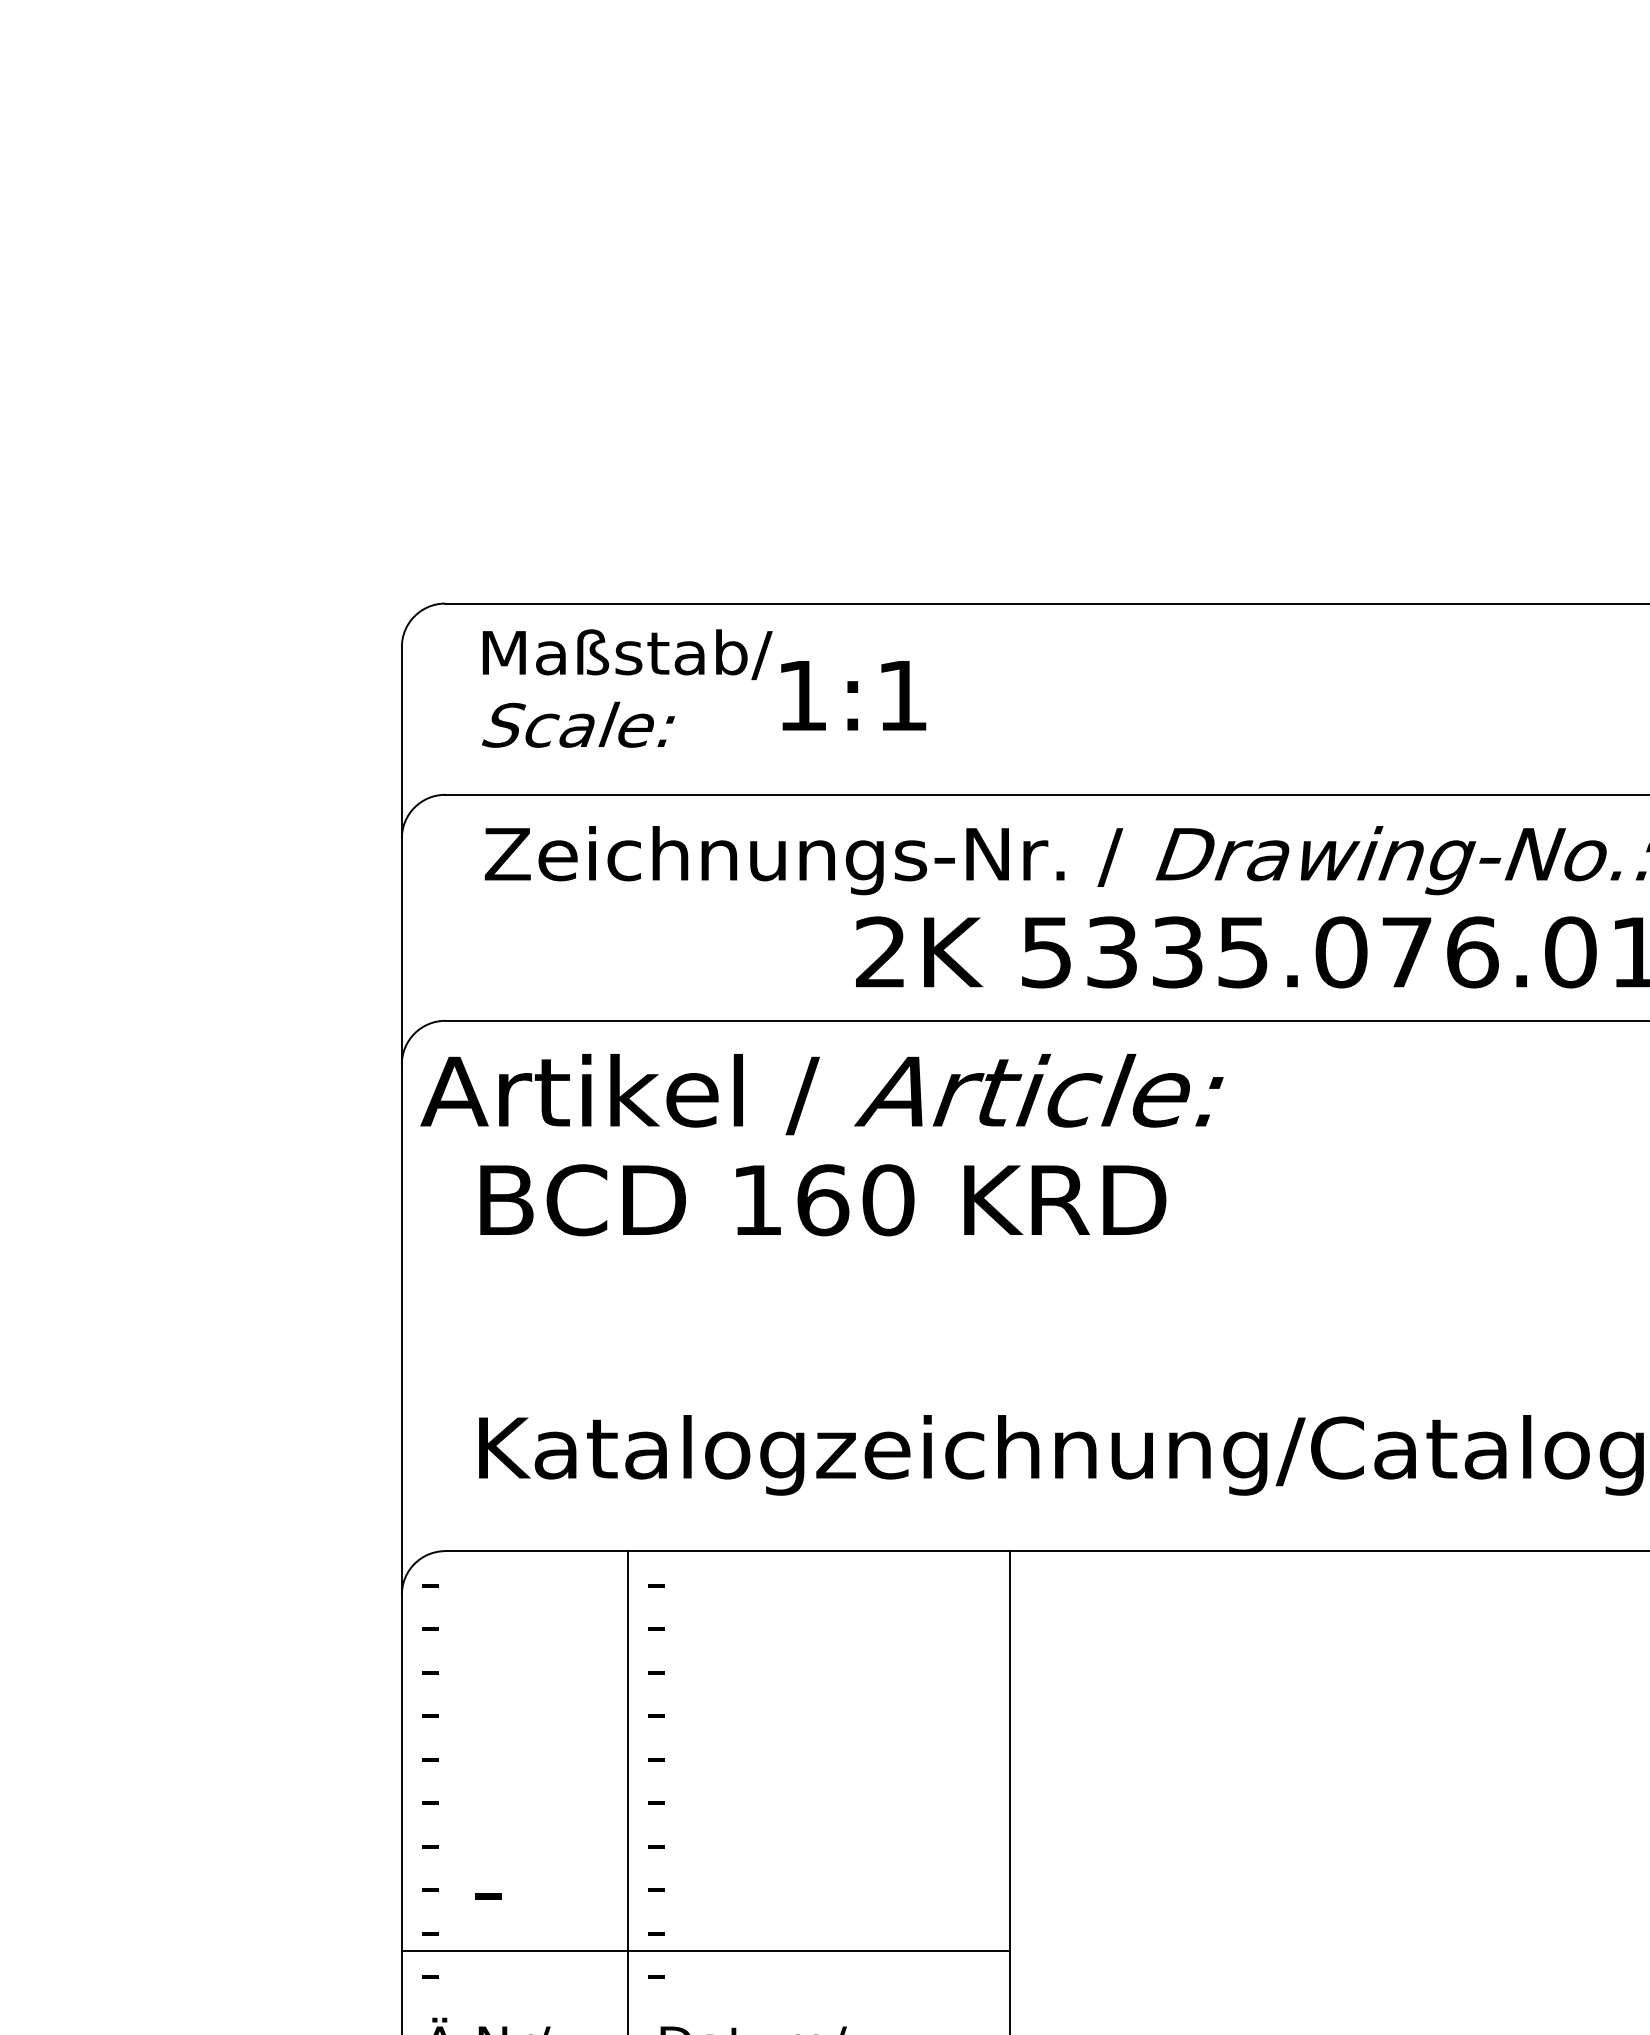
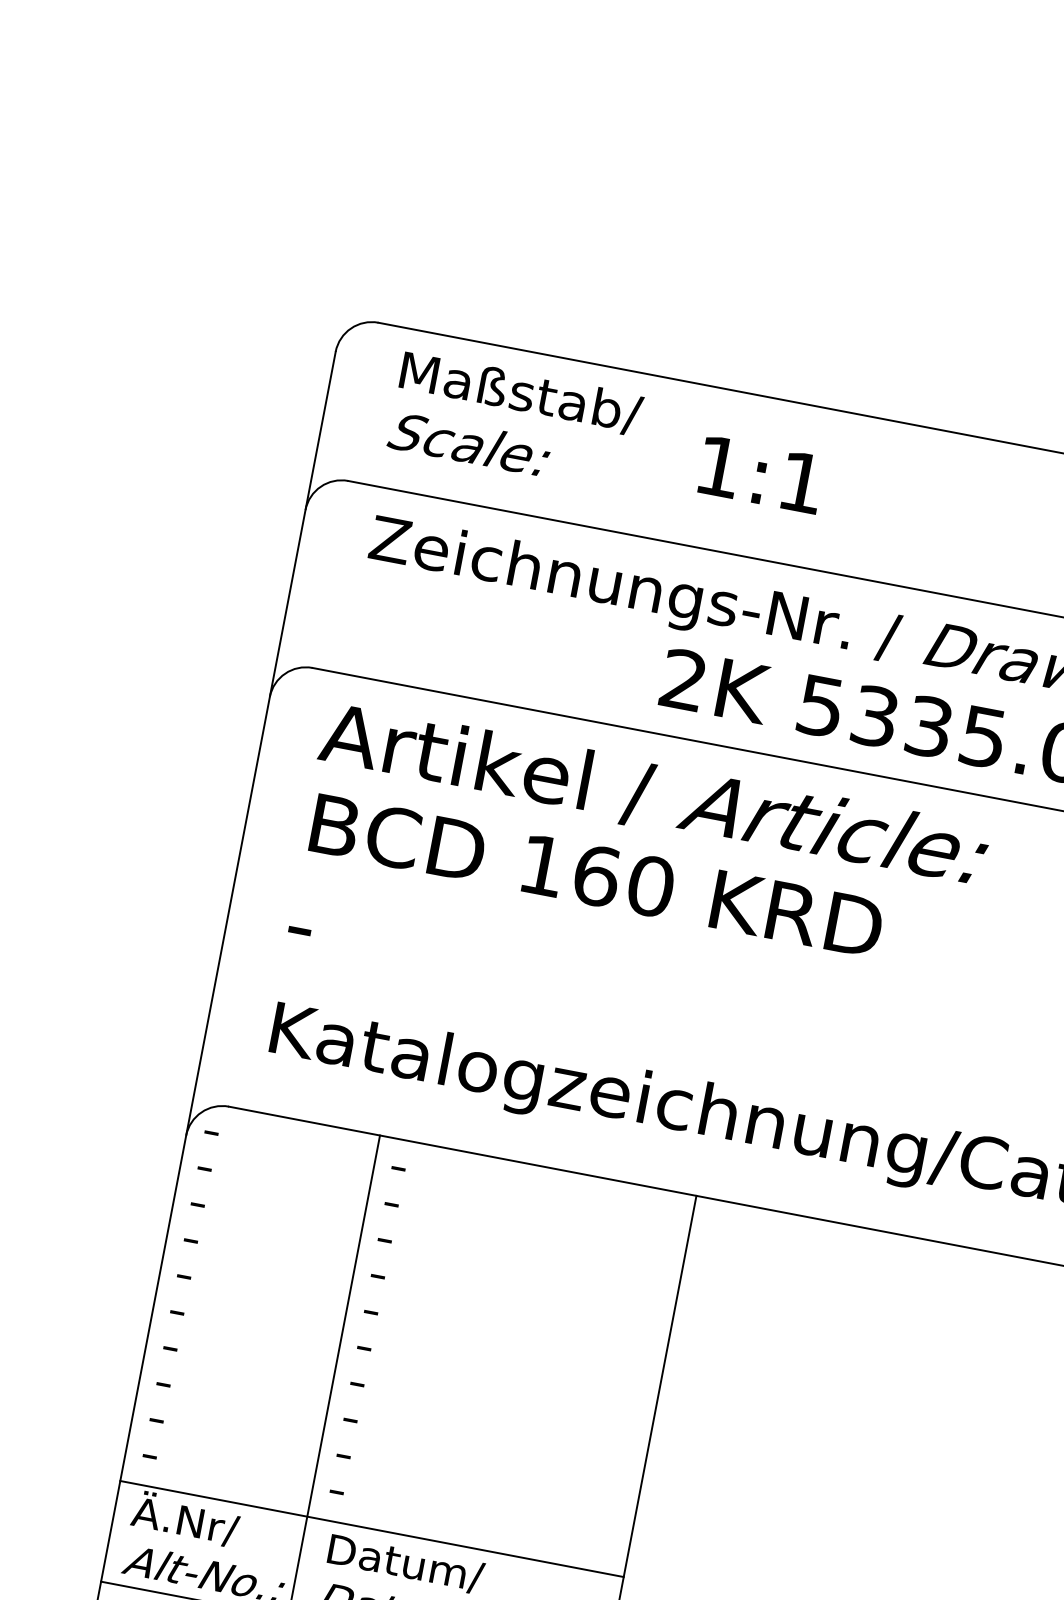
text: (853, 695) -> (761, 474), moved
text: (821, 1094) -> (653, 796), moved
text: (488, 1896) -> (299, 930), moved
line: (705, 1950) -> (371, 1528), moved

